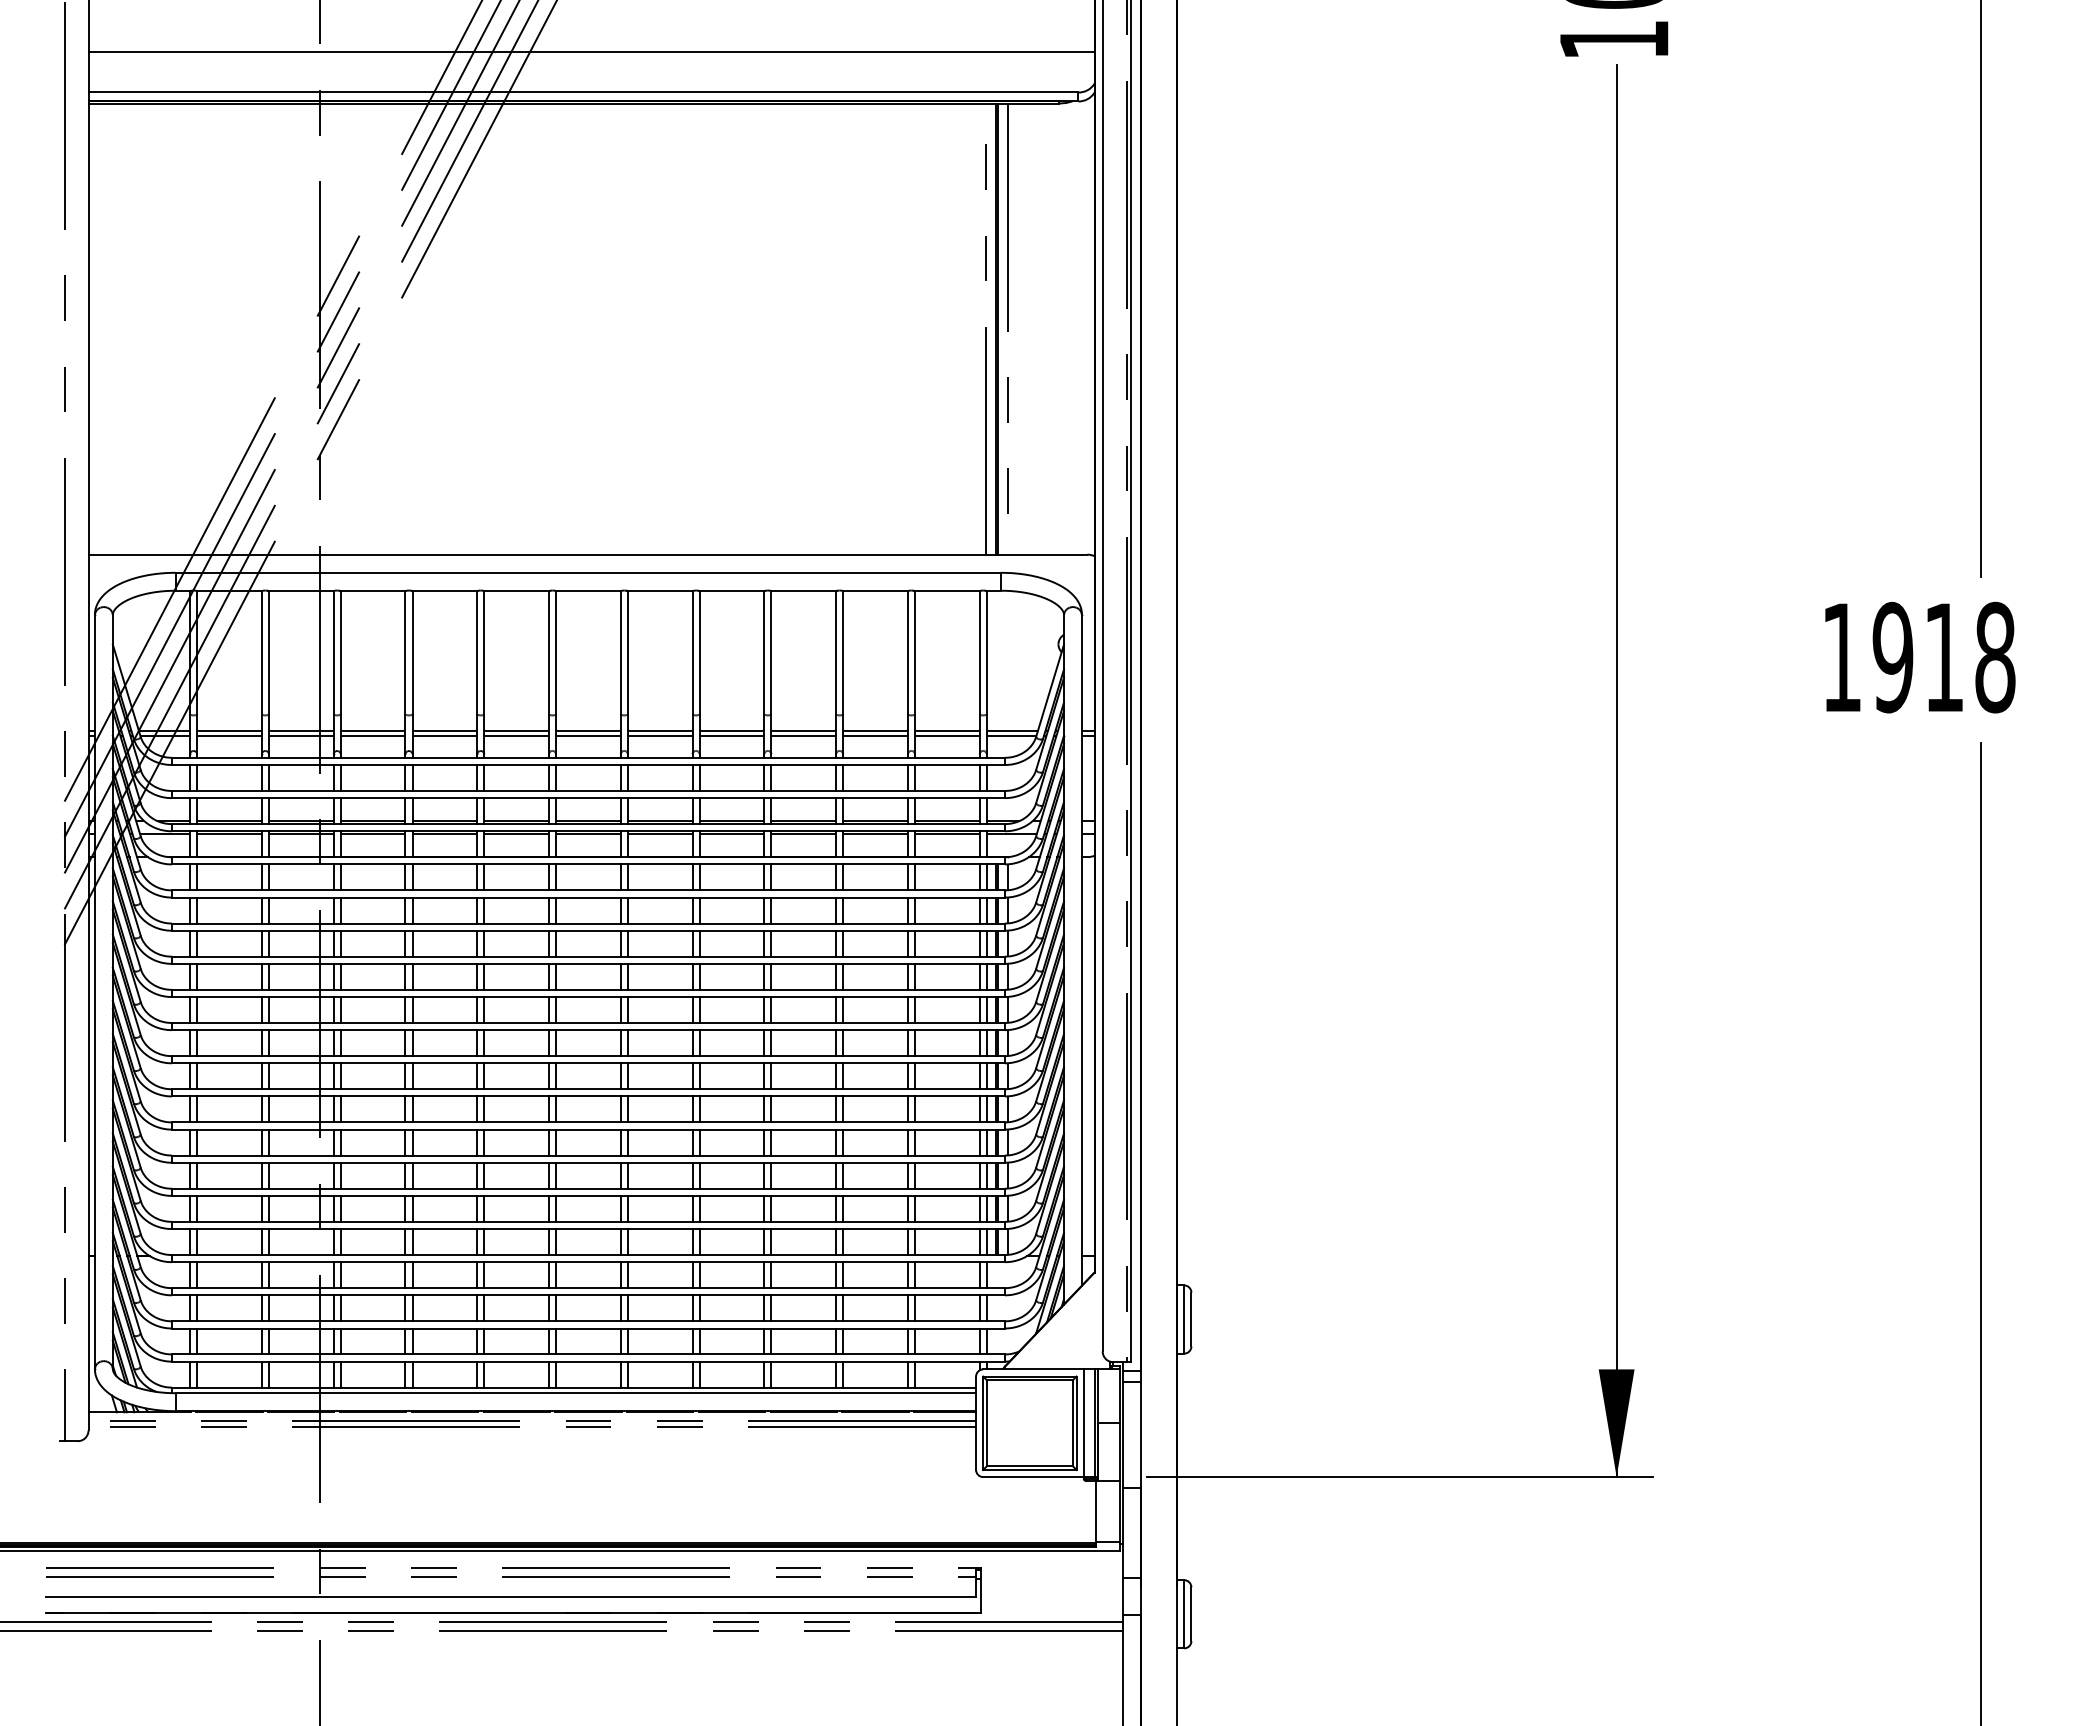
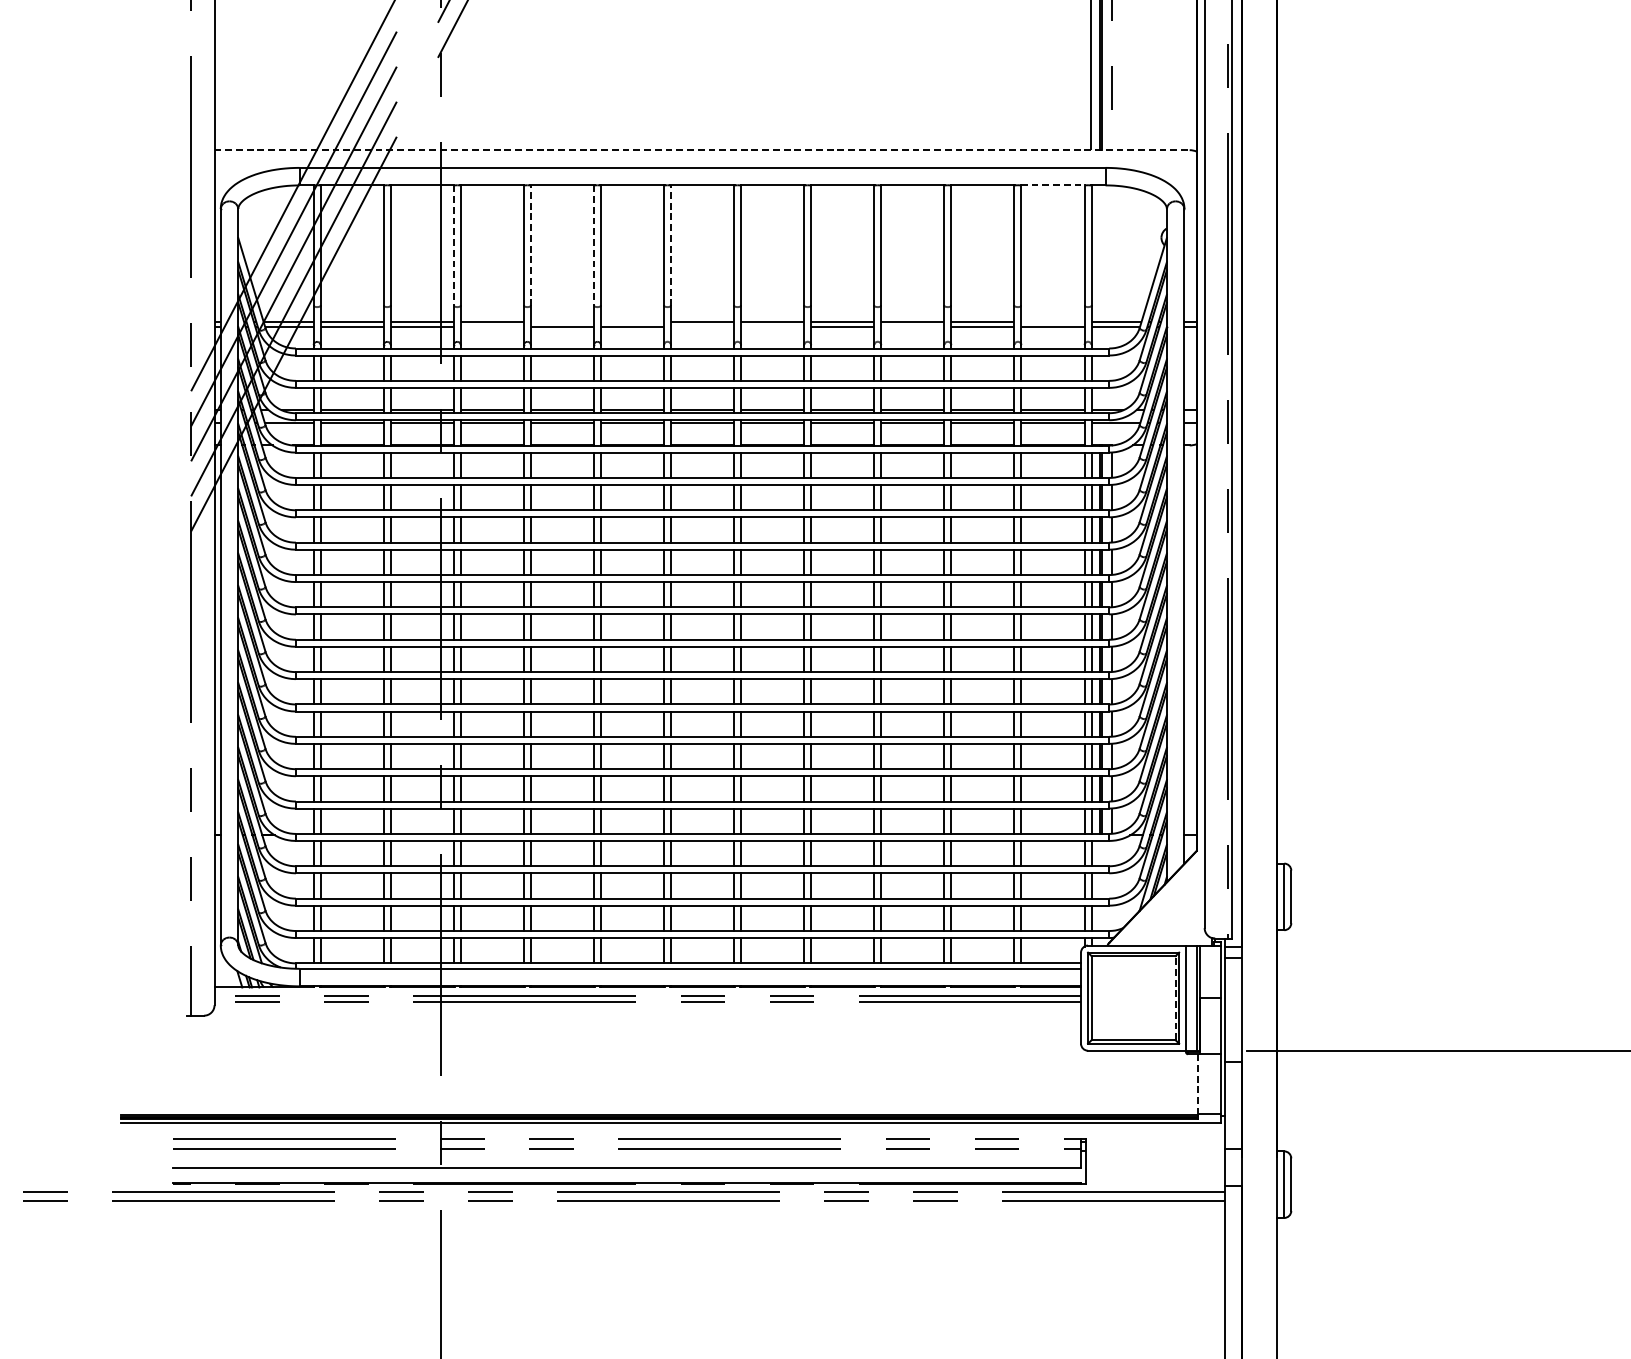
line: (588, 554) -> (702, 150), solid -> dashed
line: (947, 590) -> (1053, 185), solid -> dashed
line: (333, 652) -> (453, 245), solid -> dashed
line: (412, 652) -> (530, 245), solid -> dashed
line: (477, 652) -> (594, 245), solid -> dashed
line: (556, 652) -> (671, 245), solid -> dashed
line: (444, 730) -> (562, 321), removed
line: (516, 730) -> (632, 321), removed
line: (947, 730) -> (1053, 321), removed
line: (372, 735) -> (491, 326), removed
line: (588, 735) -> (702, 326), removed
line: (659, 735) -> (771, 326), removed
line: (803, 735) -> (912, 326), removed
line: (1072, 1422) -> (1175, 997), solid -> dashed
line: (1096, 1512) -> (1198, 1085), solid -> dashed

